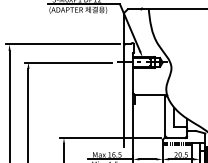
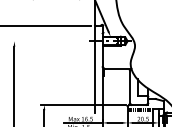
line: (68, 62) -> (48, 41), removed

